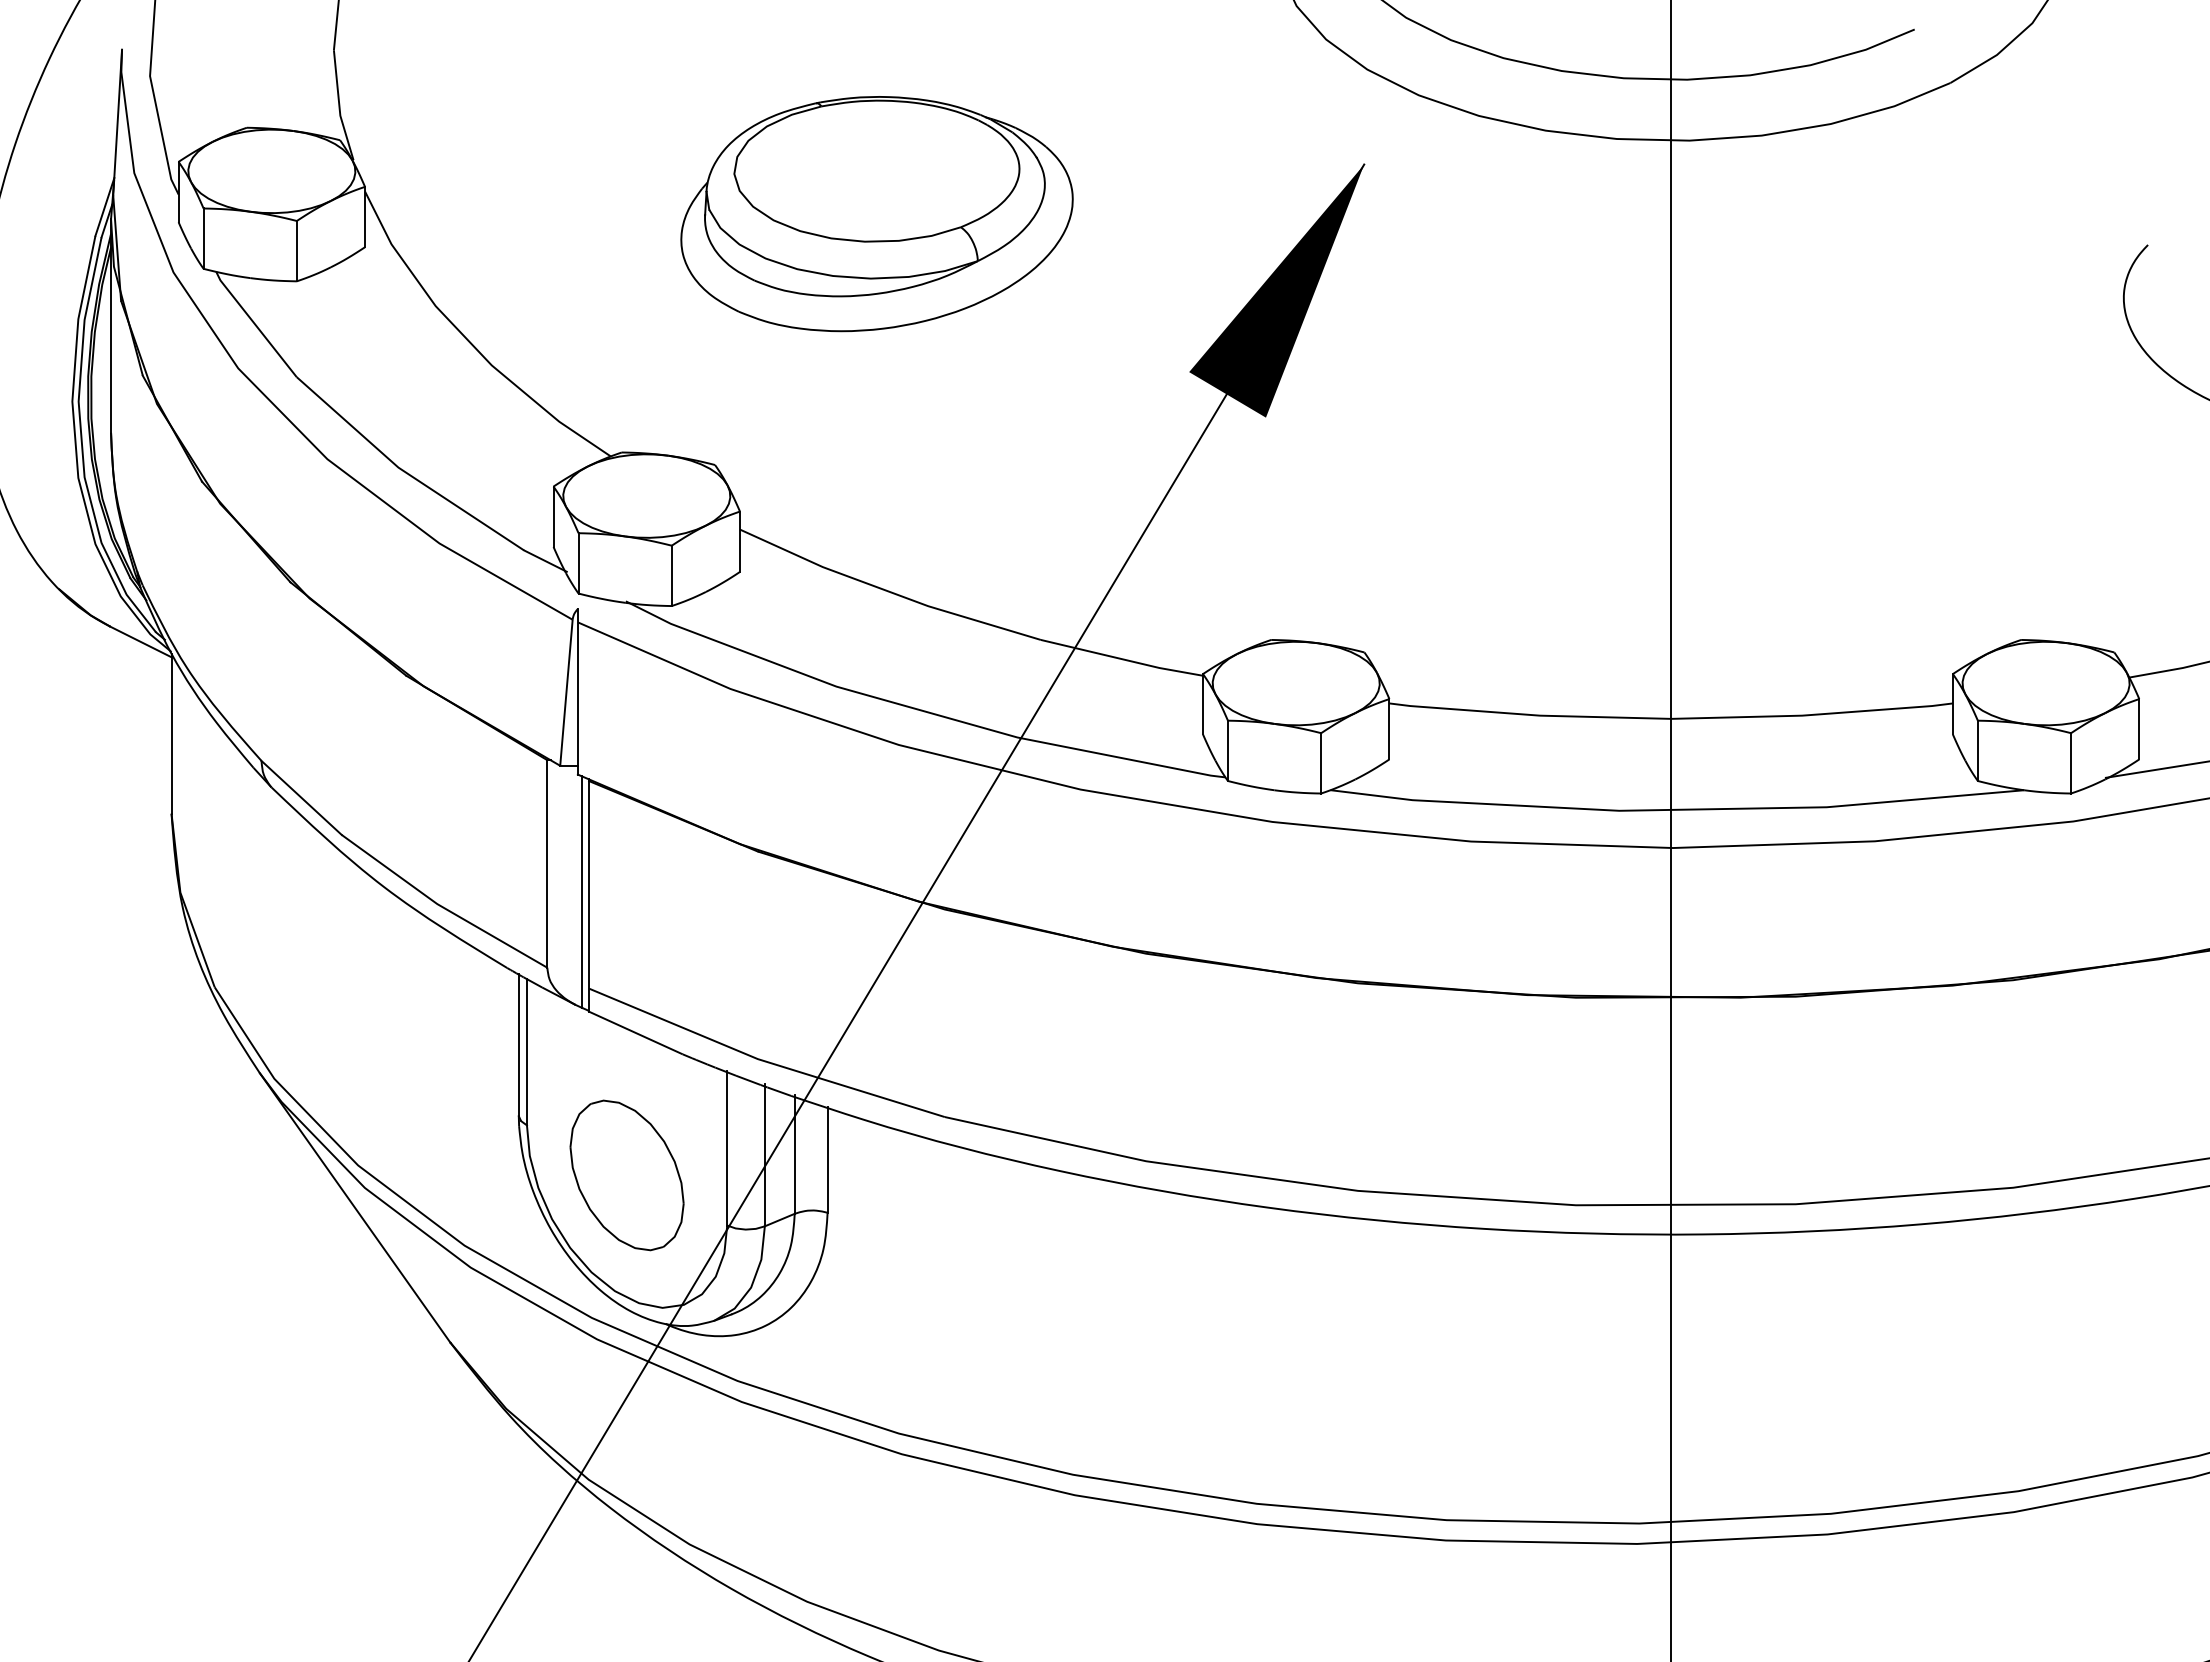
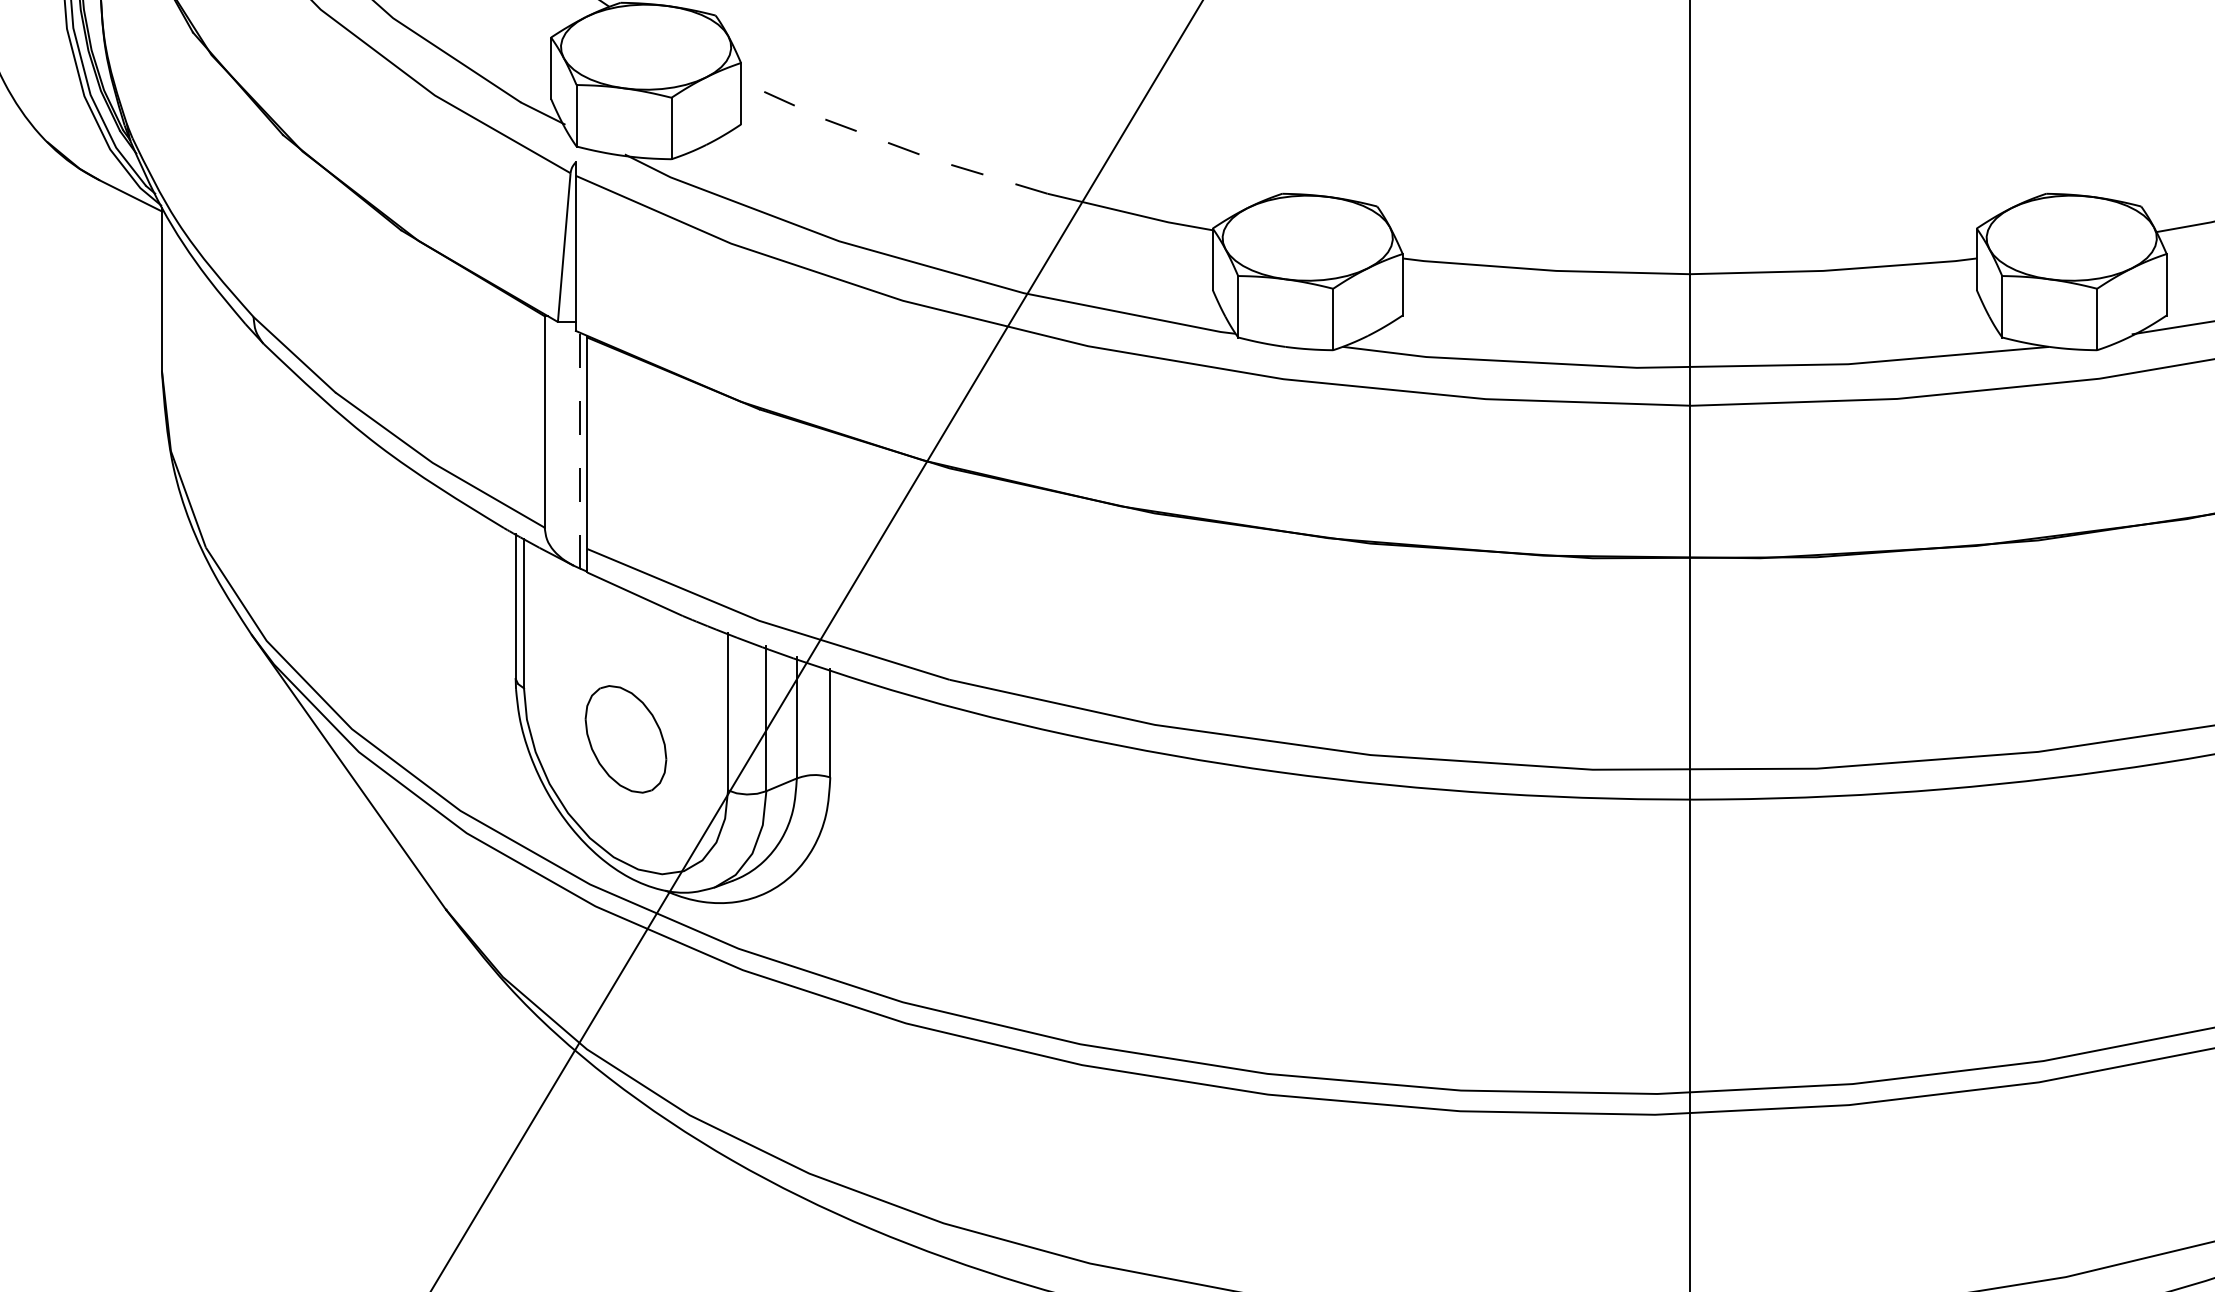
line: (888, 591) -> (892, 144), solid -> dashed
line: (582, 892) -> (580, 451), solid -> dashed
part: (626, 1175) -> (625, 739), size x0.7

